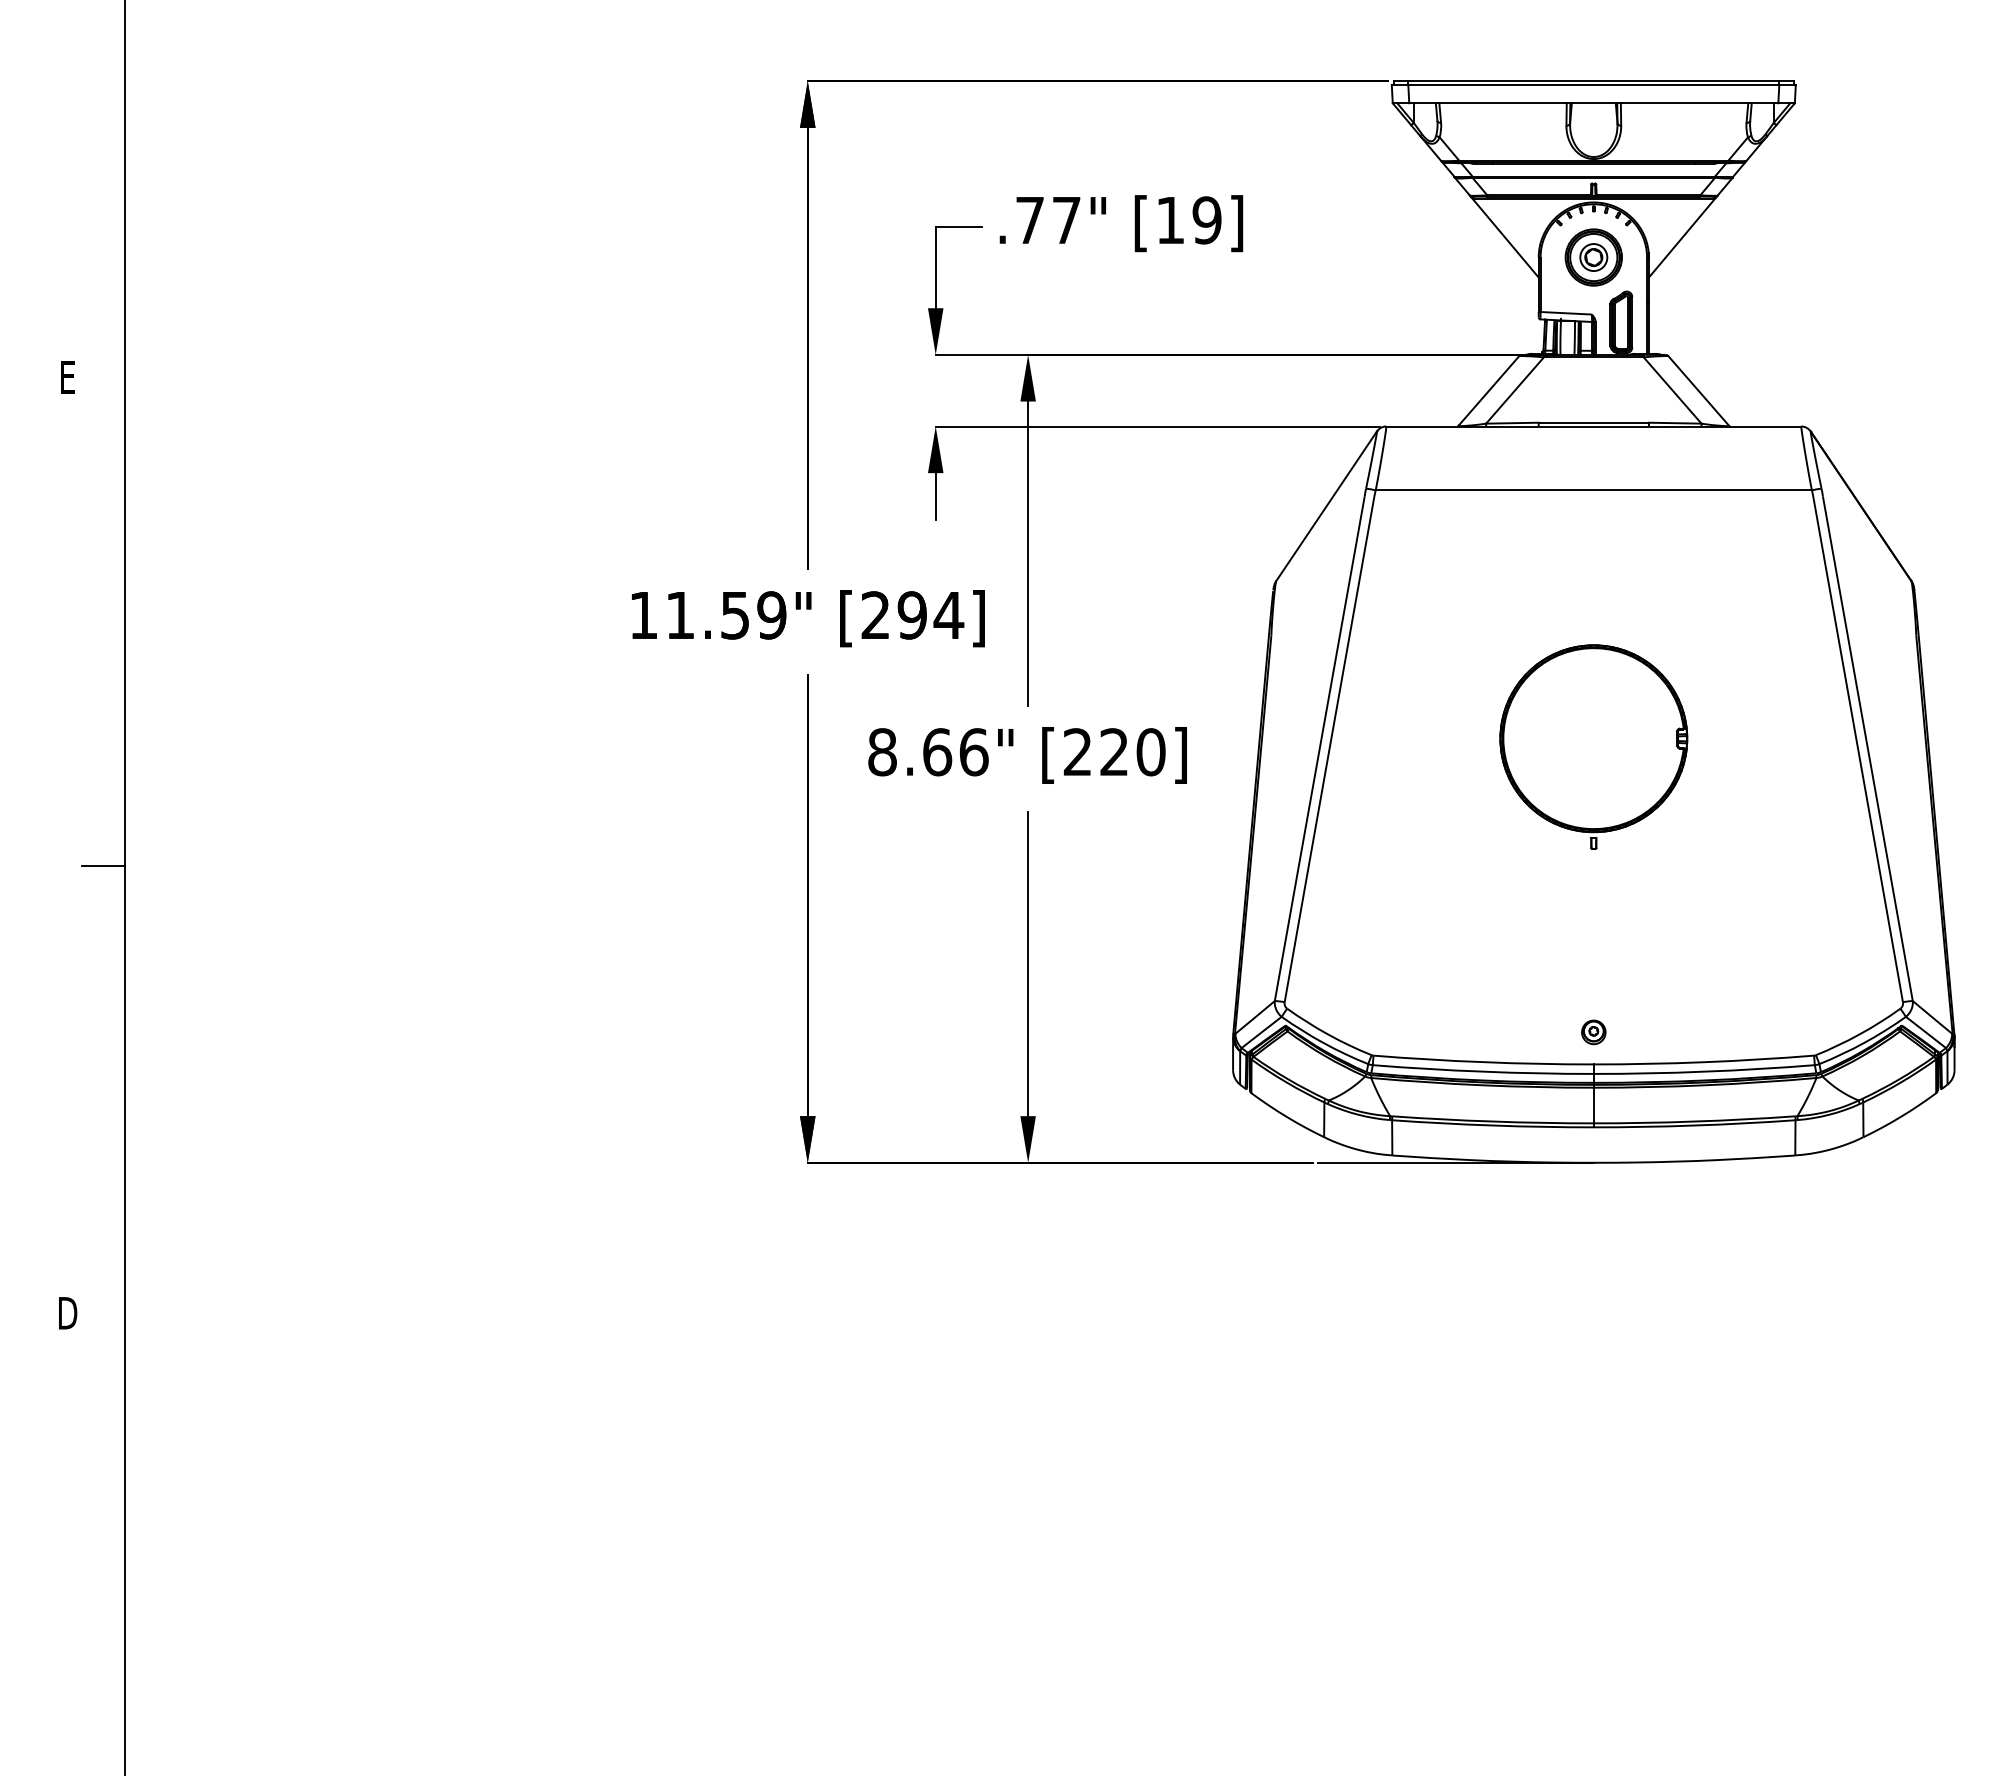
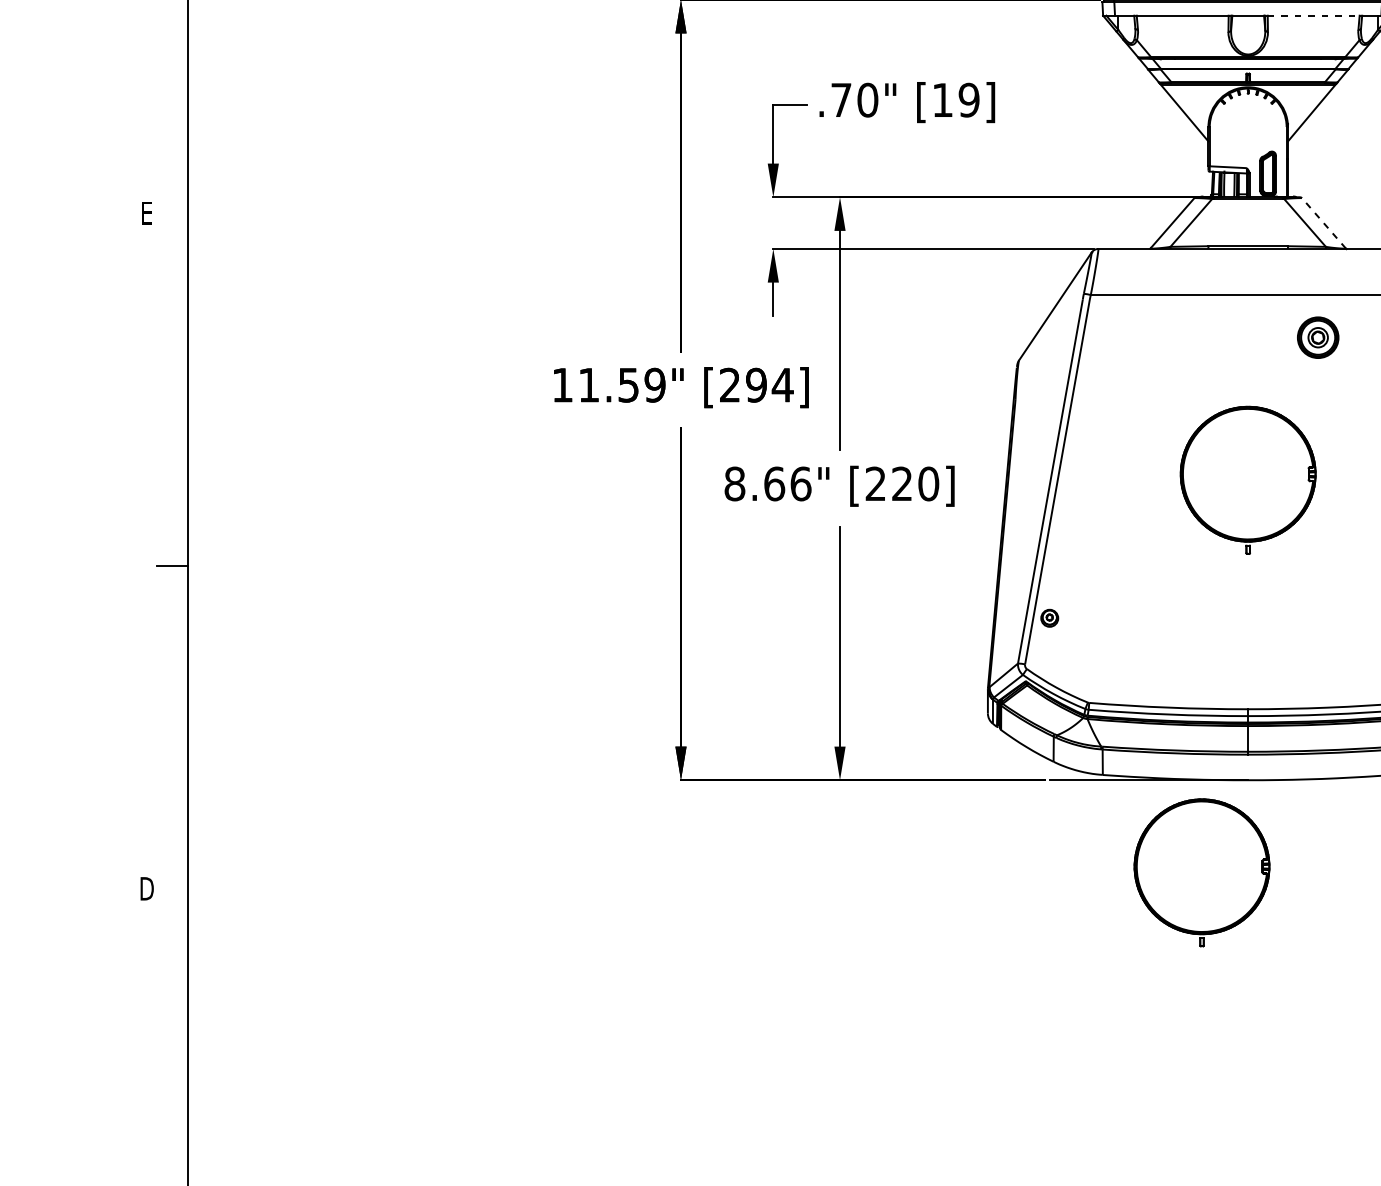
line: (1684, 103) -> (1313, 15), solid -> dashed
text: (1066, 220) -> (867, 100), .77" -> .70"
part: (1593, 257) -> (1317, 337), moved
line: (1698, 390) -> (1323, 222), solid -> dashed
part: (1593, 1032) -> (1049, 618), moved
part: (1529, 1290) -> (1201, 872), added

